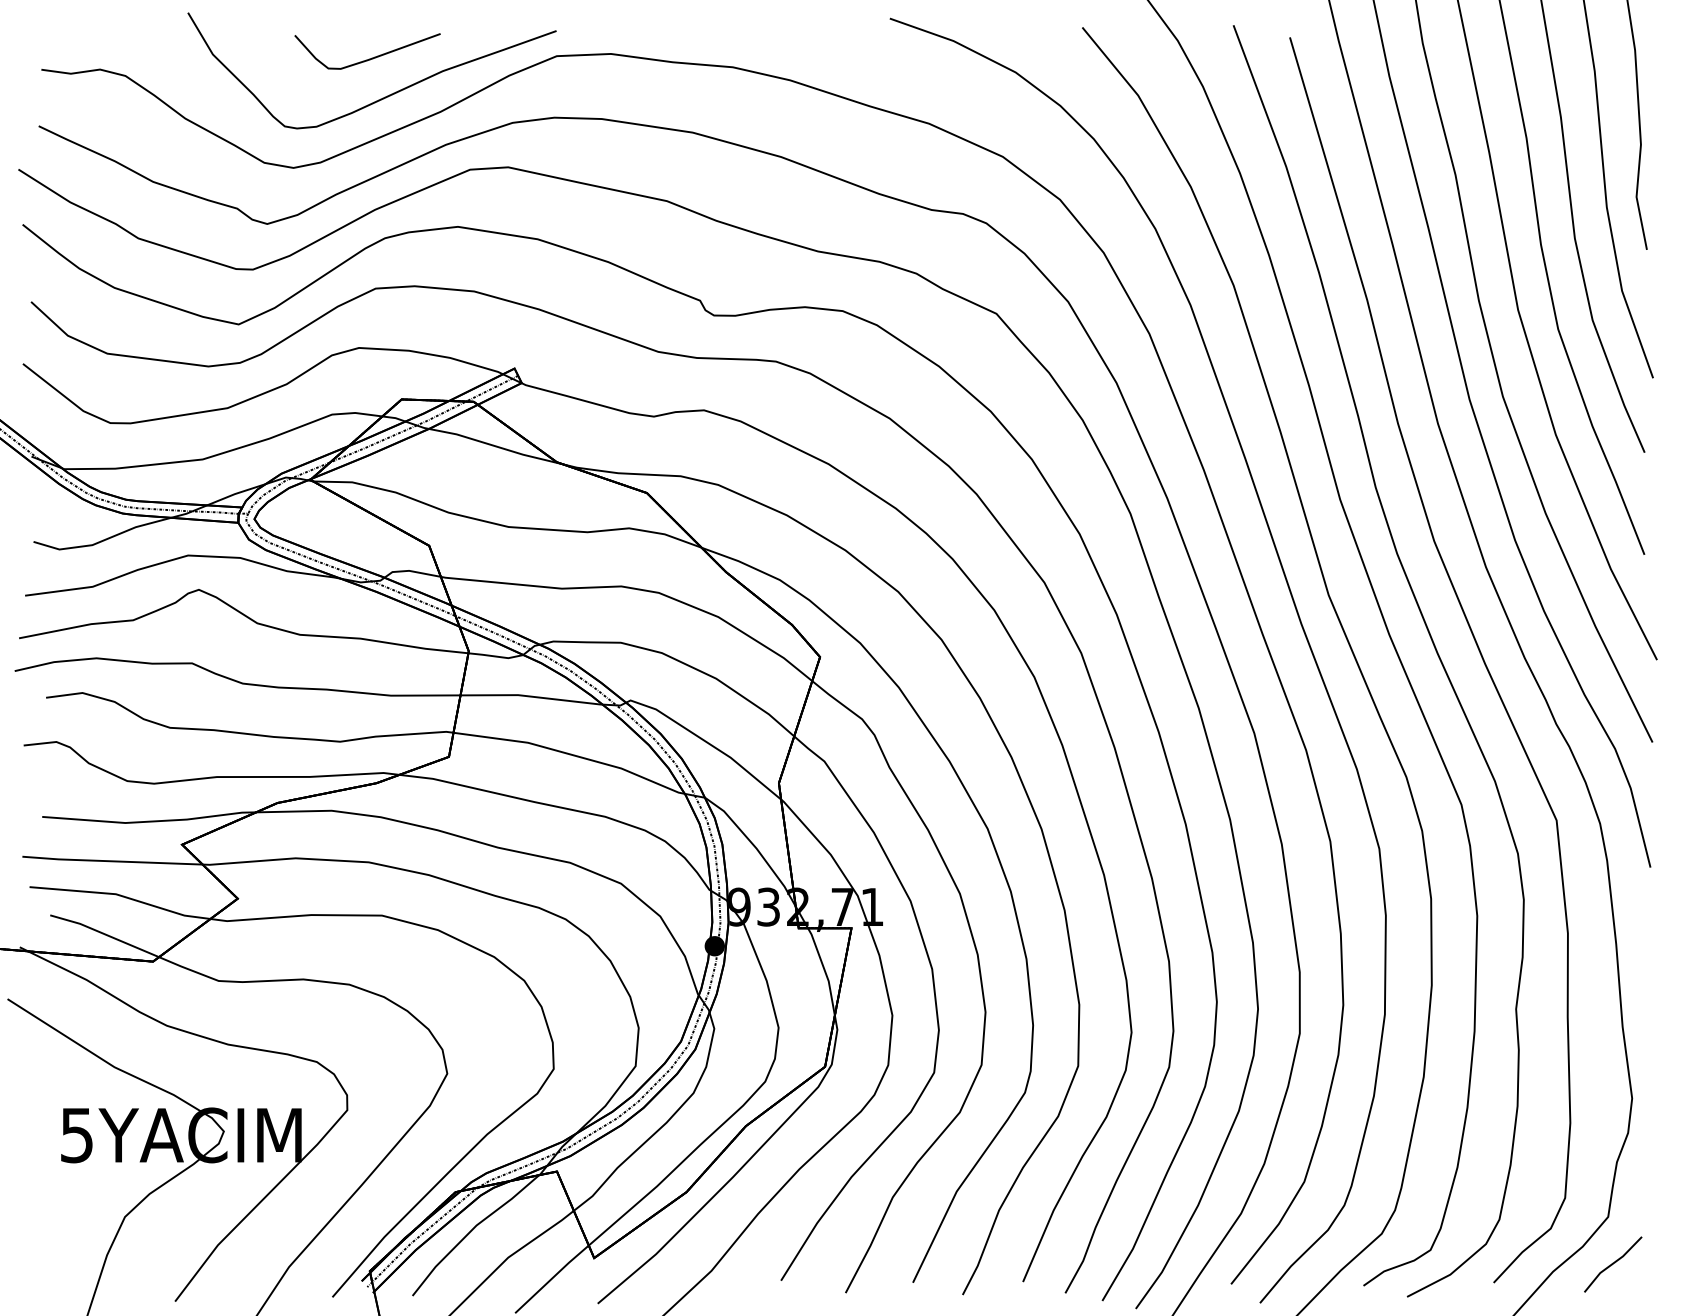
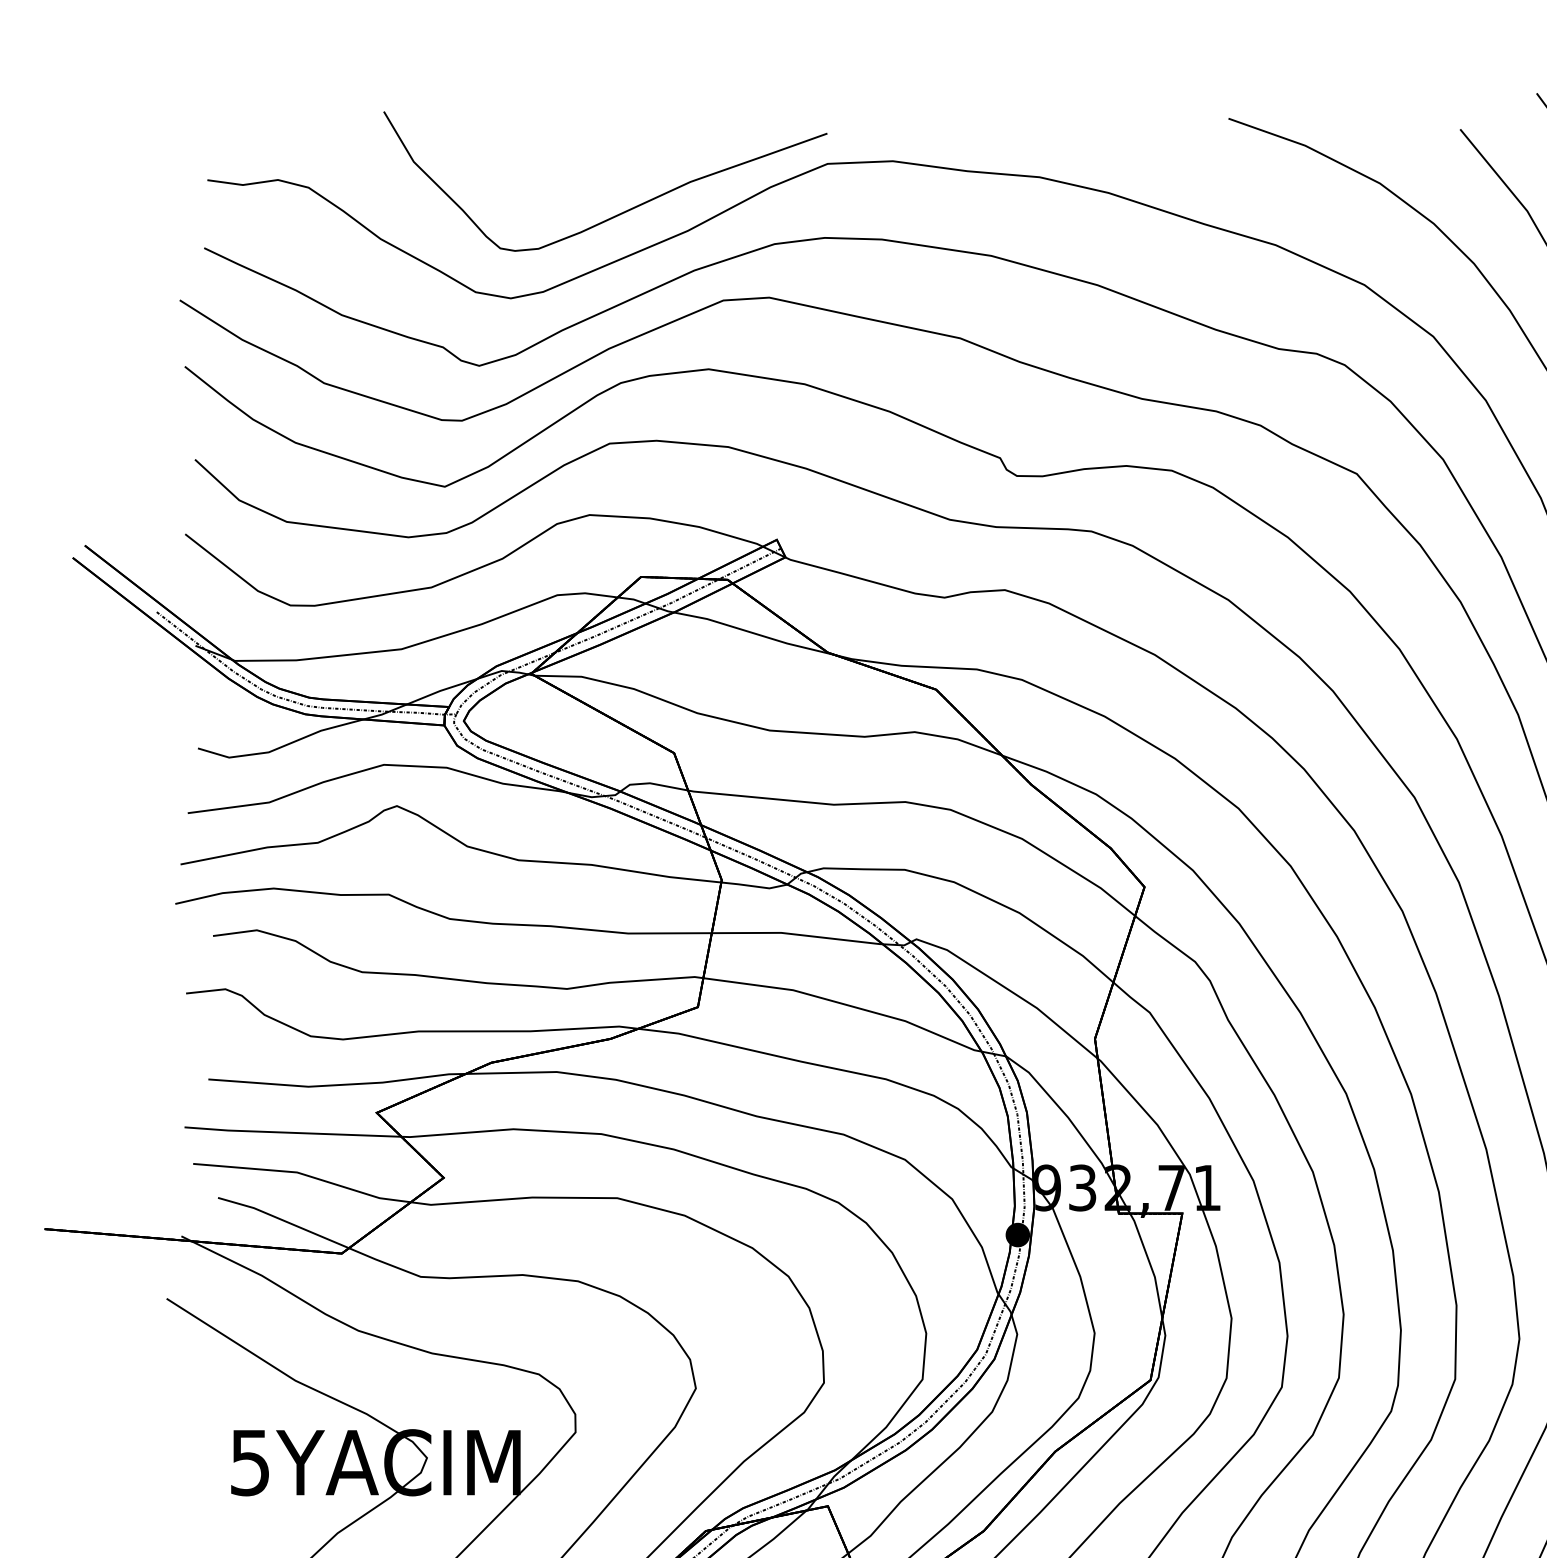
curve: (371, 57) -> (604, 165), removed

